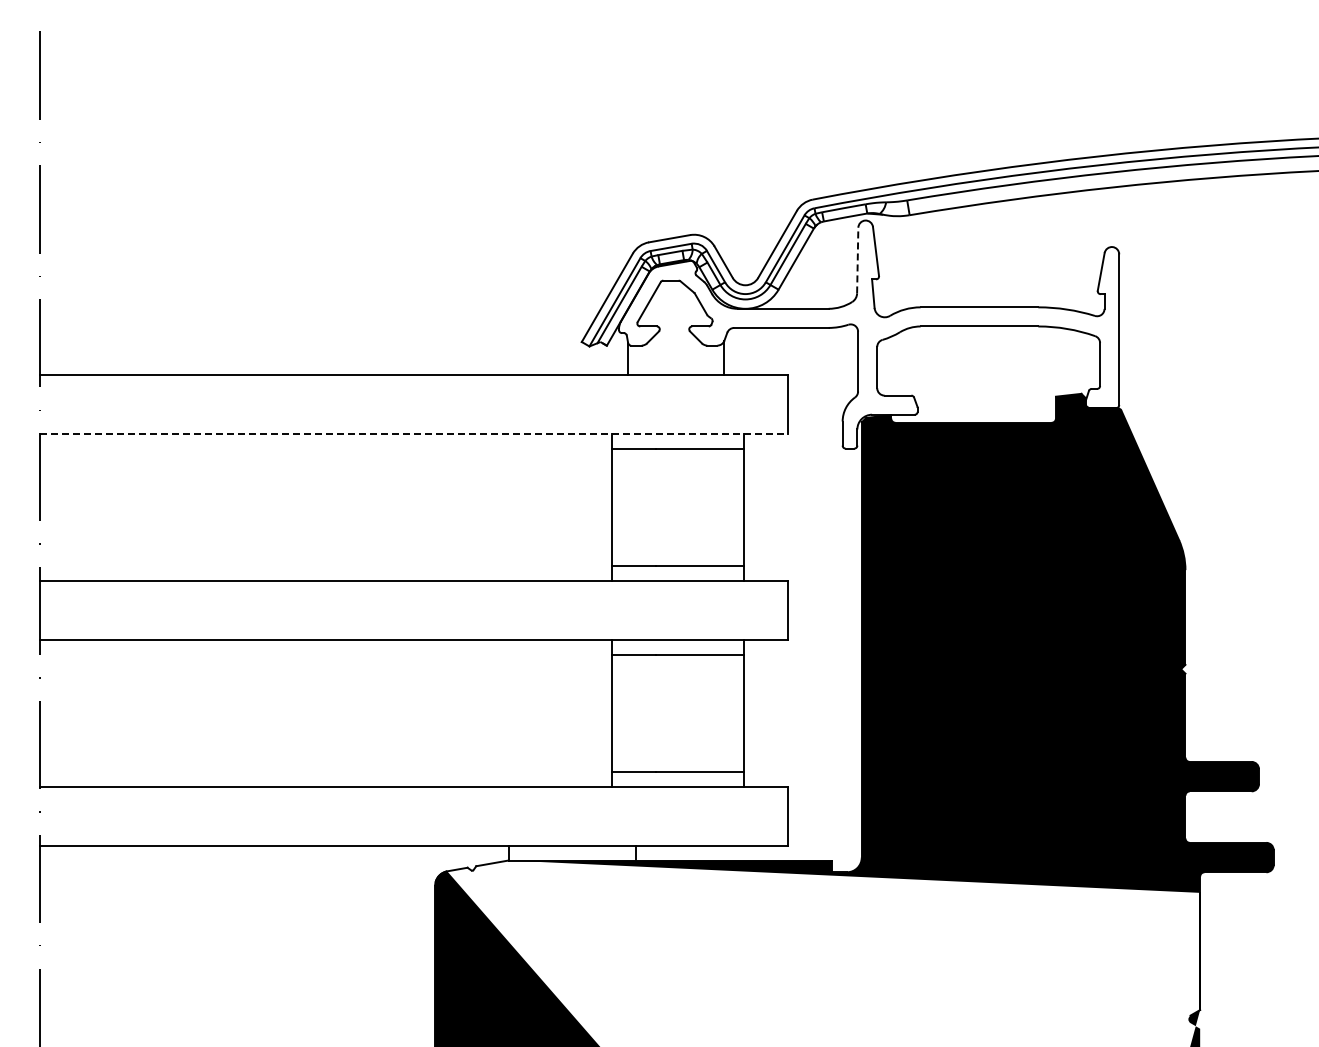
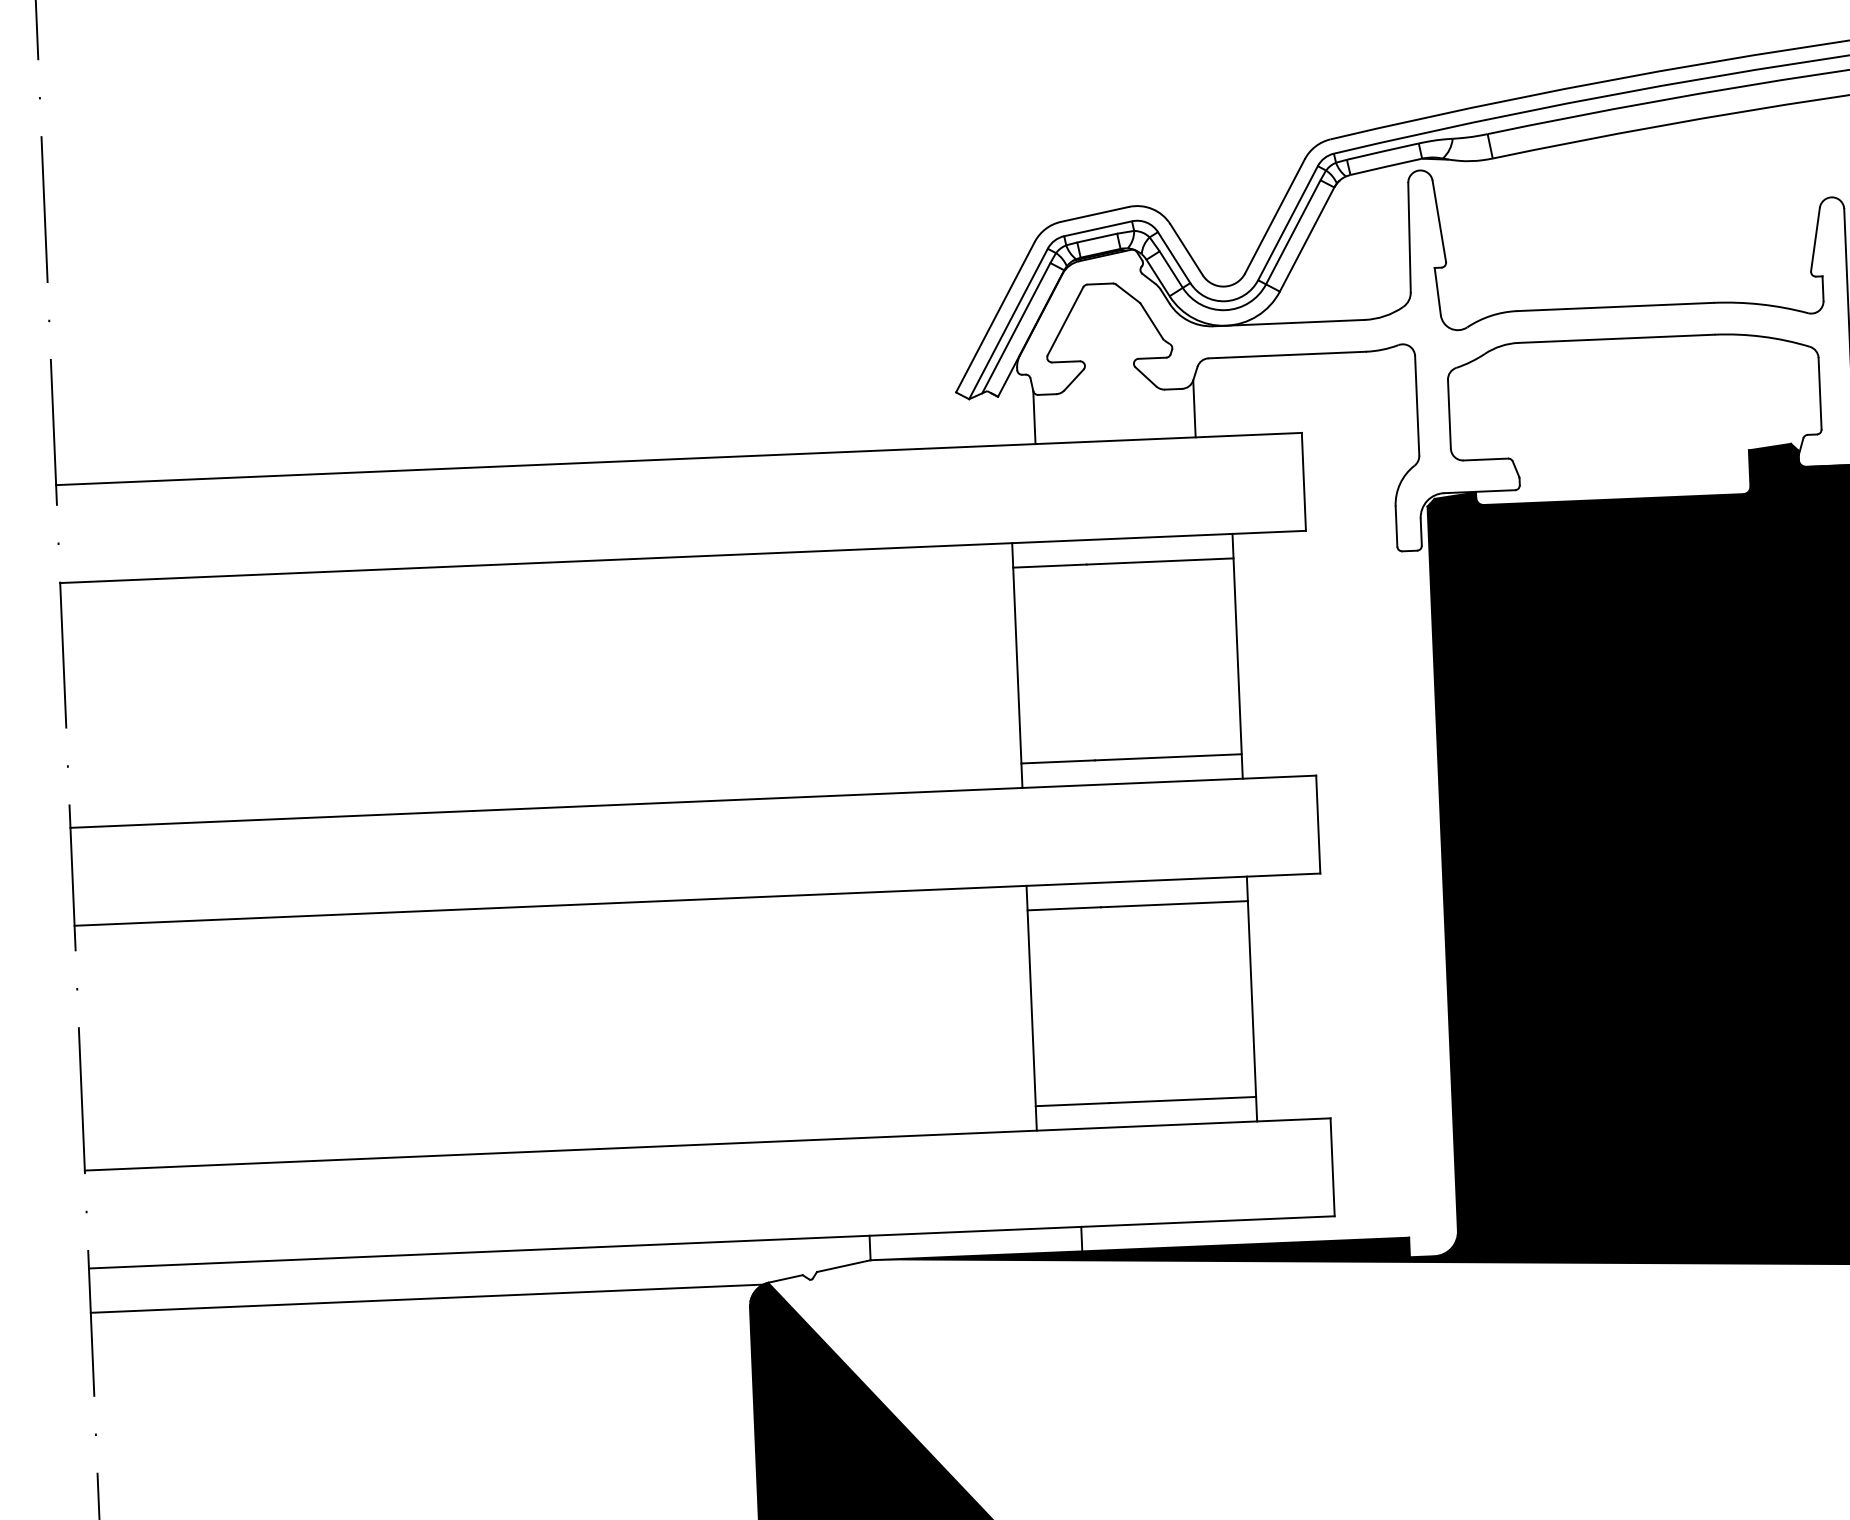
line: (857, 260) -> (1409, 237), dashed -> solid
line: (414, 433) -> (684, 556), dashed -> solid
line: (241, 872) -> (426, 1298), added

